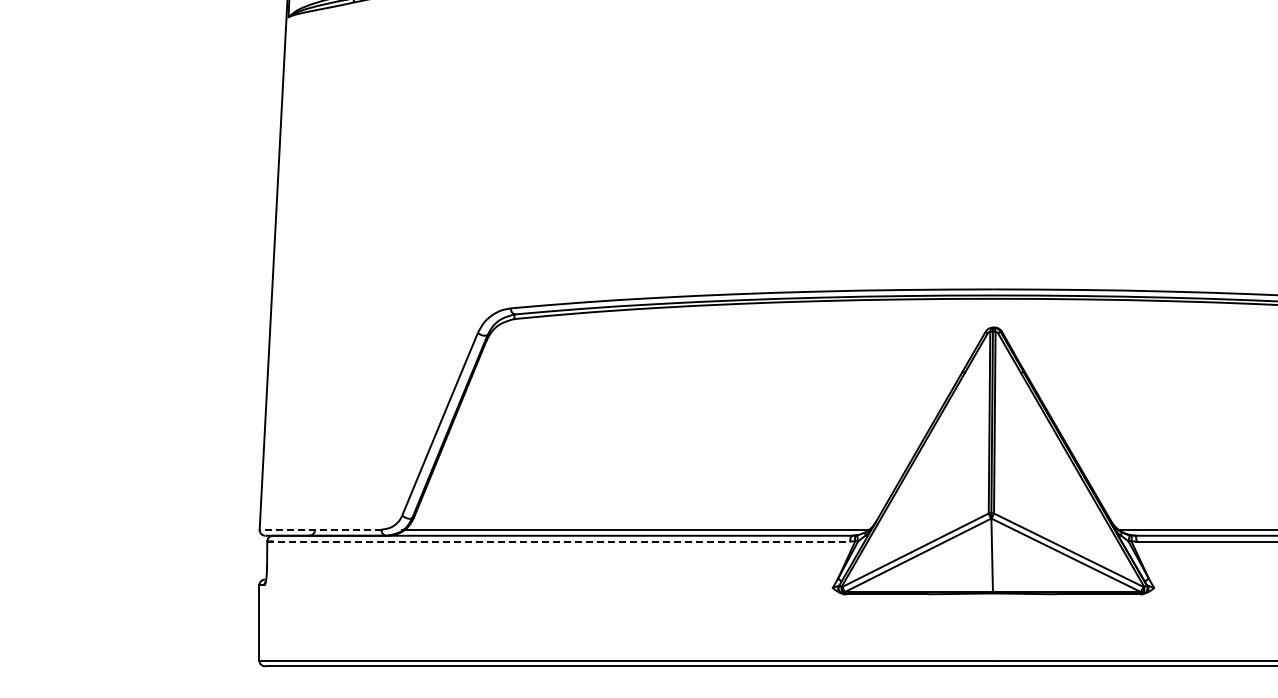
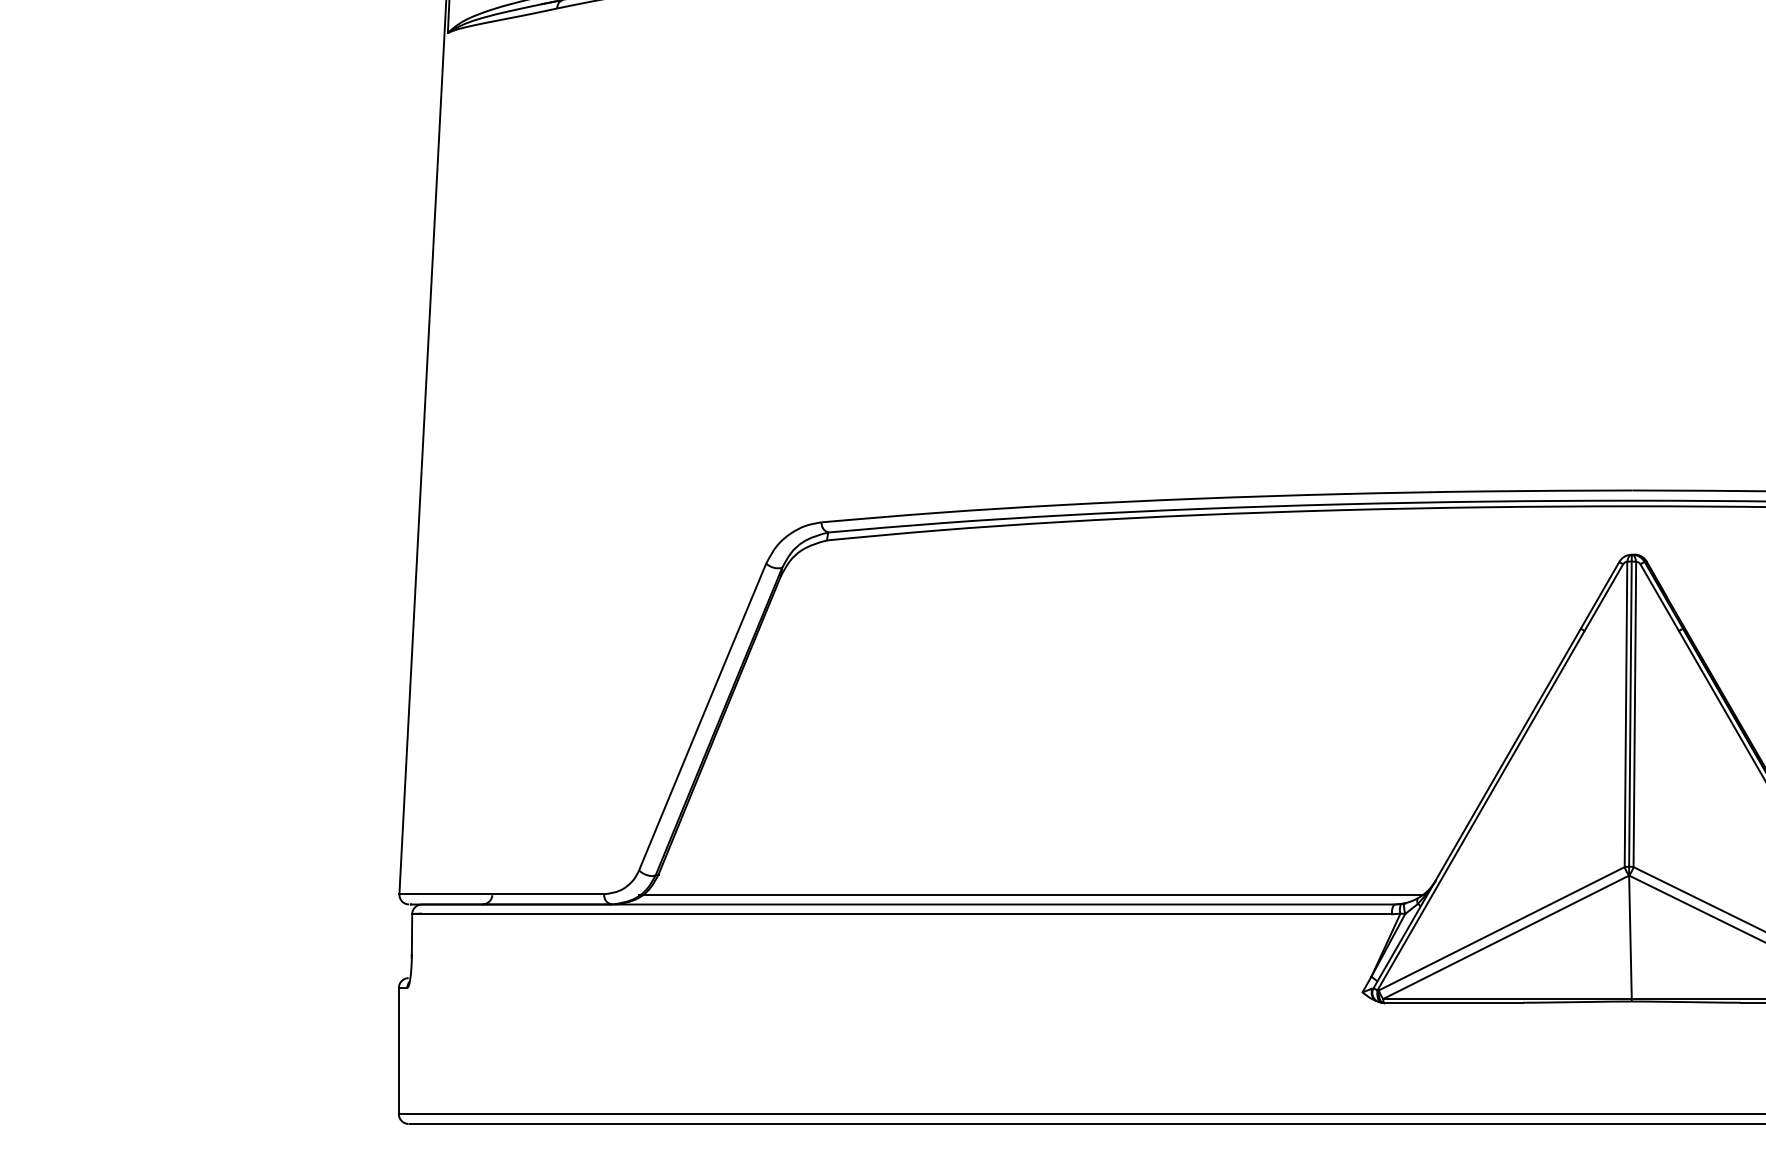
line: (320, 529) -> (501, 893), dashed -> solid
line: (558, 541) -> (901, 914), dashed -> solid

